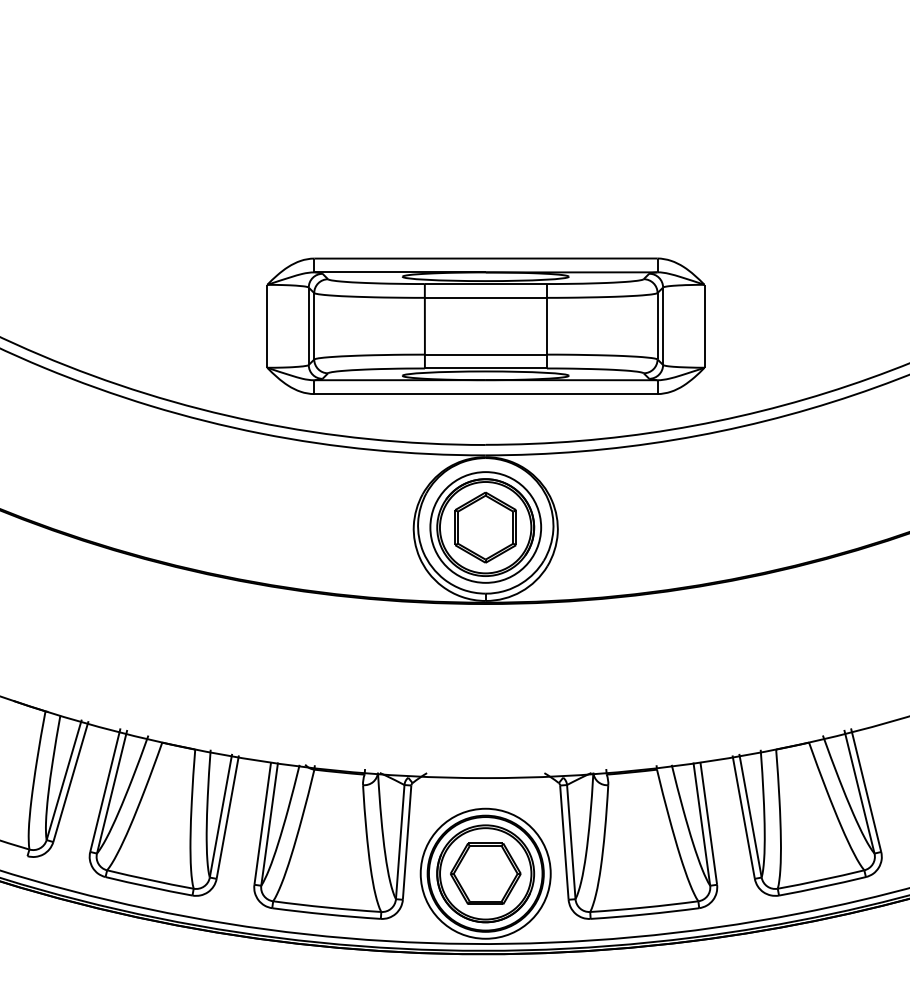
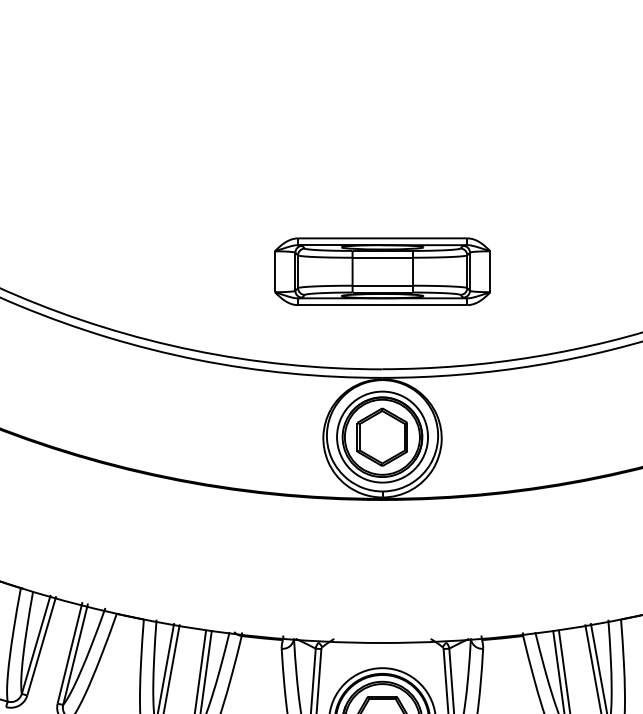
part: (485, 325) -> (382, 271), size x0.6

